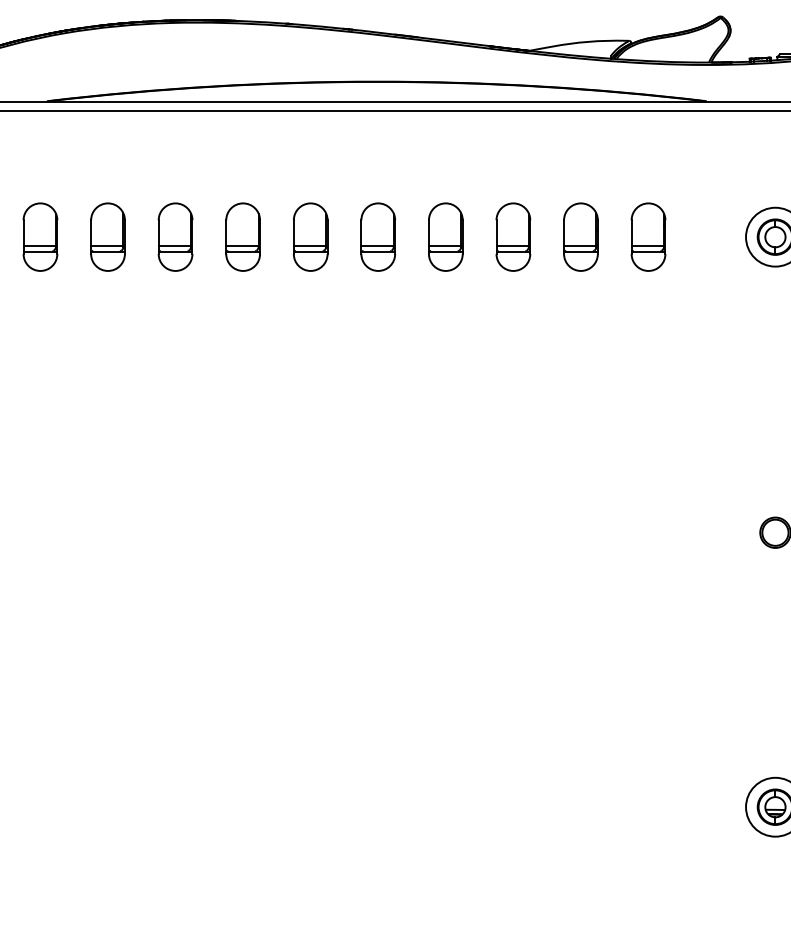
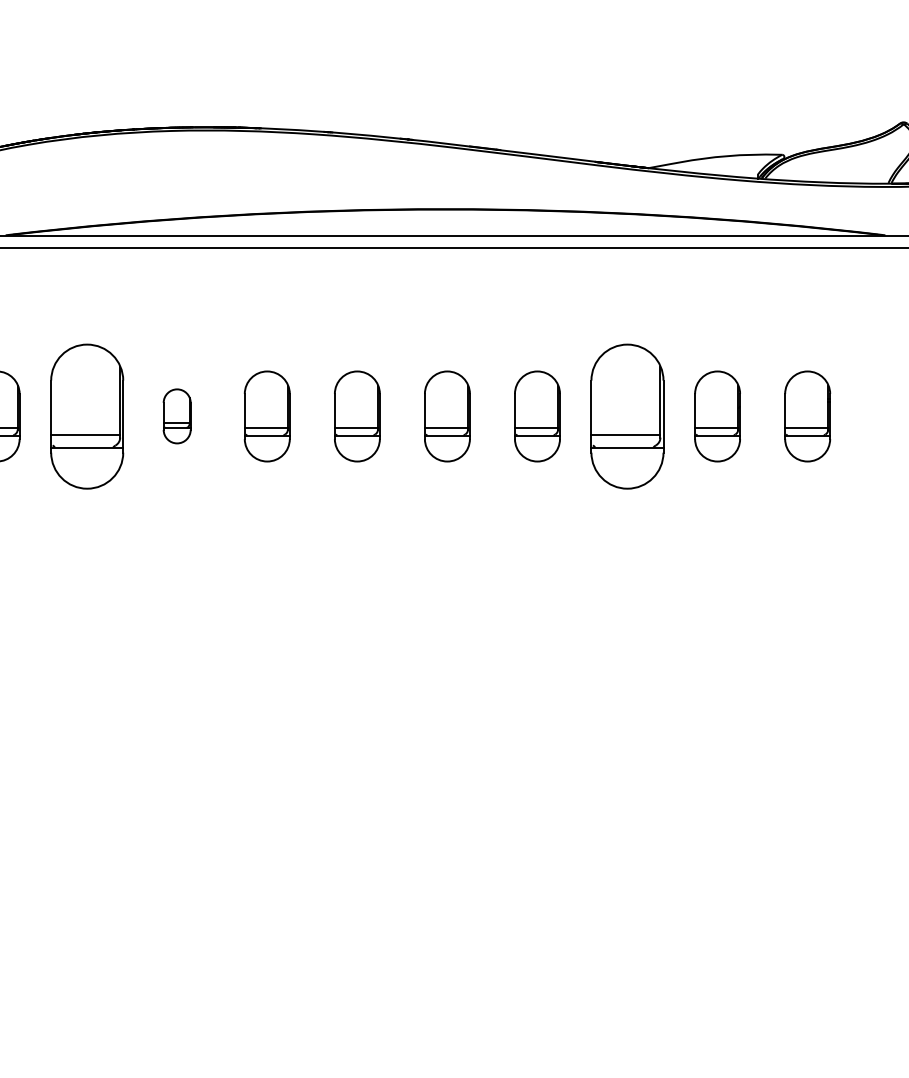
part: (107, 236) -> (86, 415), size x1.6
part: (175, 236) -> (177, 415), size x0.6
part: (513, 236) -> (627, 415), size x1.6

